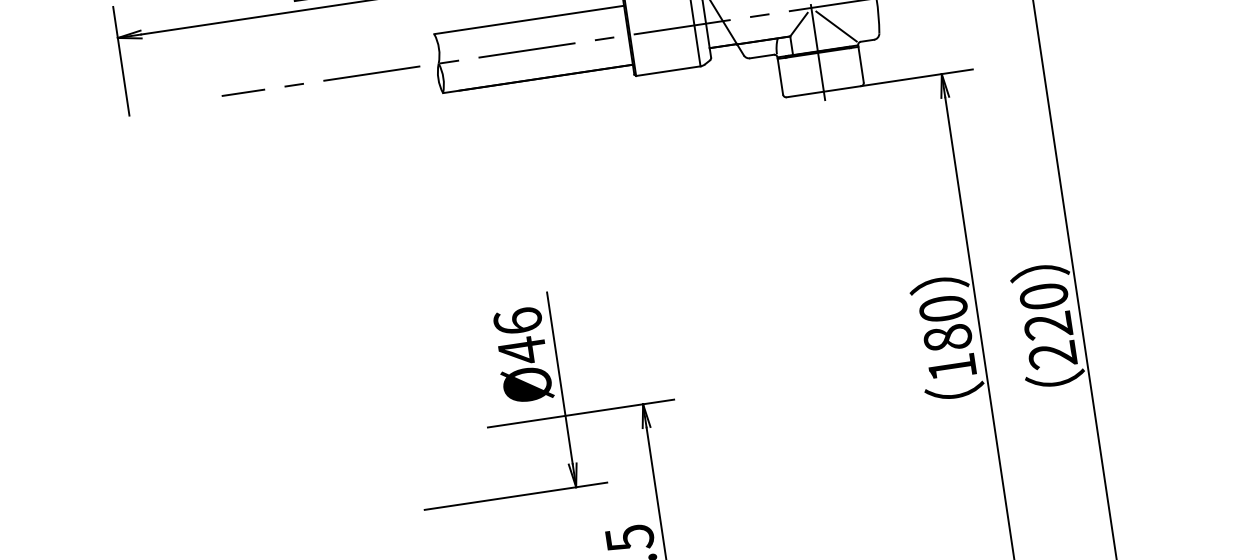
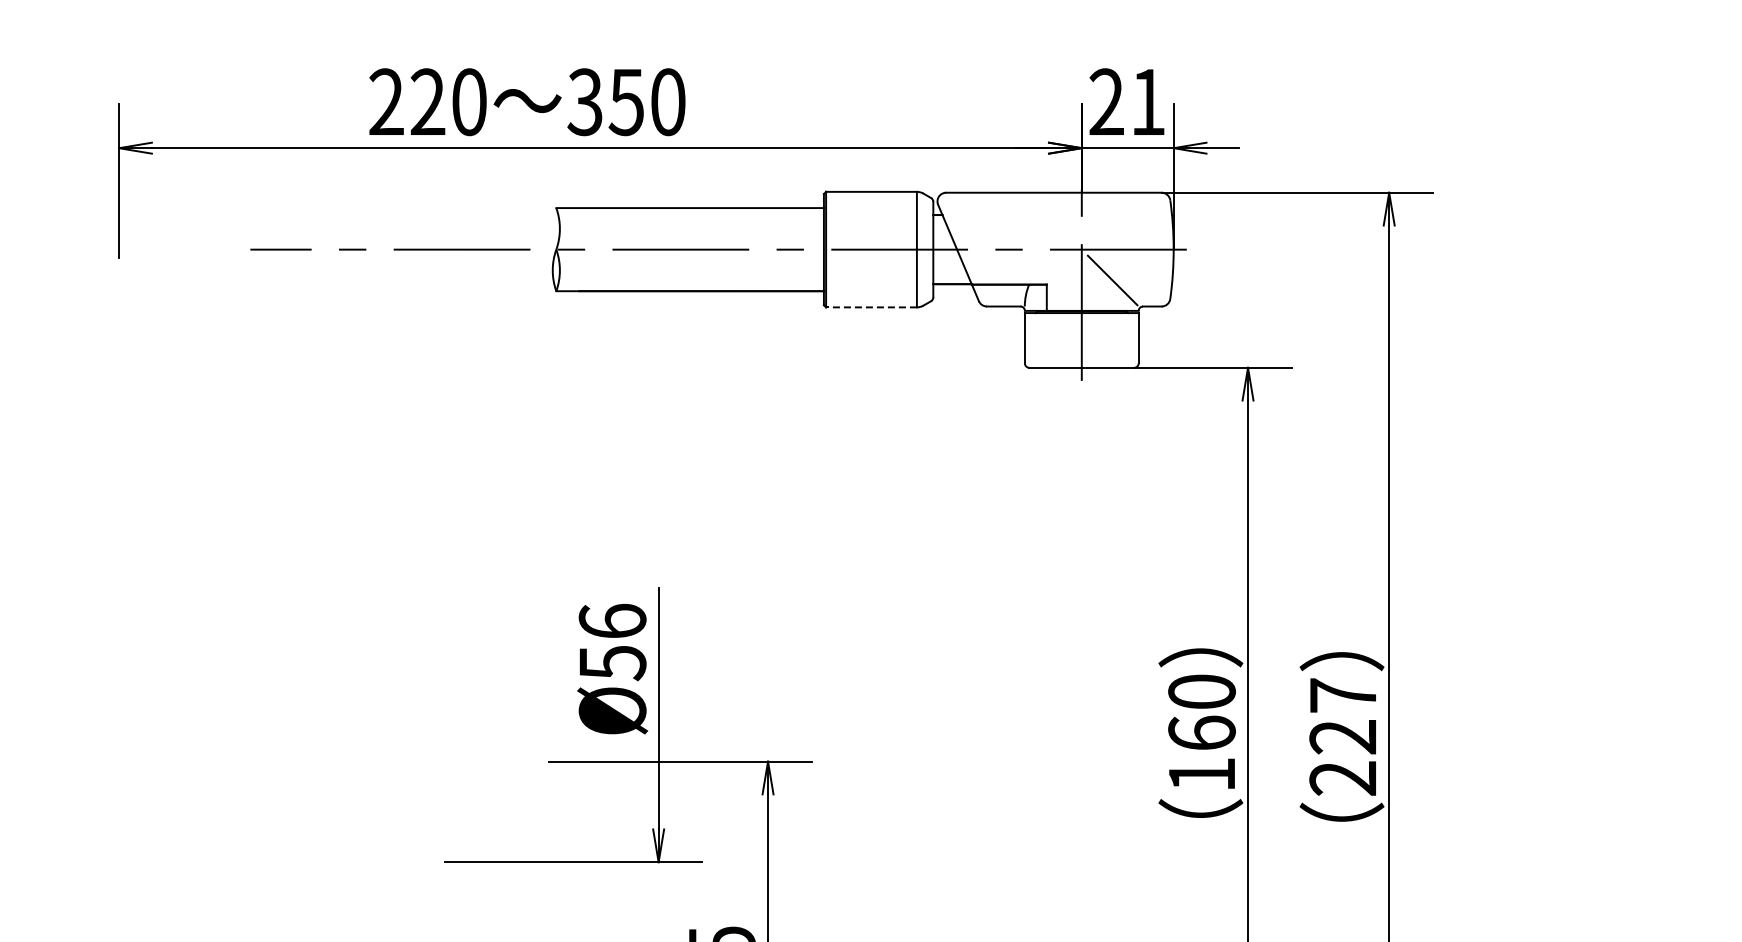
line: (799, 24) -> (1061, 269), removed
line: (668, 71) -> (871, 307), solid -> dashed
text: (1044, 296) -> (1343, 695), 220 -> 227
text: (947, 337) -> (1201, 732), 180 -> 160
text: (522, 350) -> (612, 662), Ø46 -> Ø56

